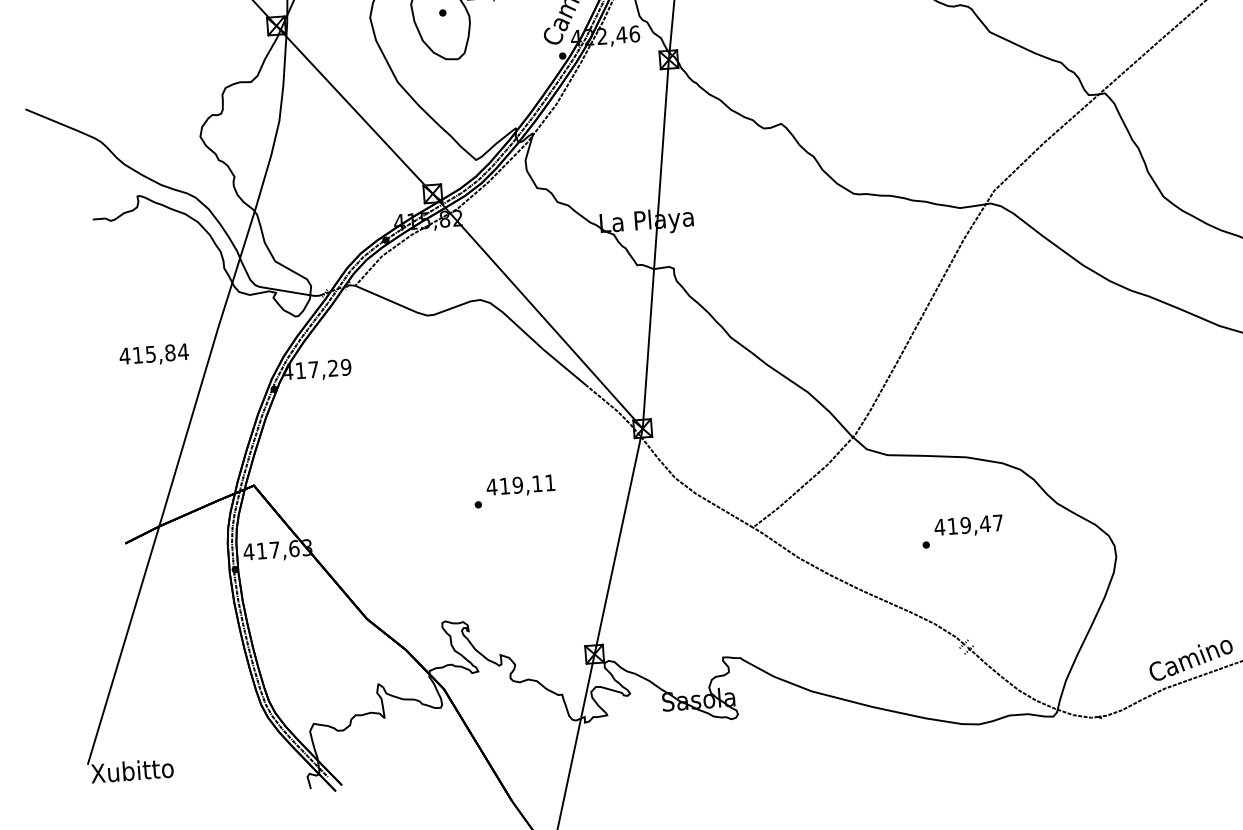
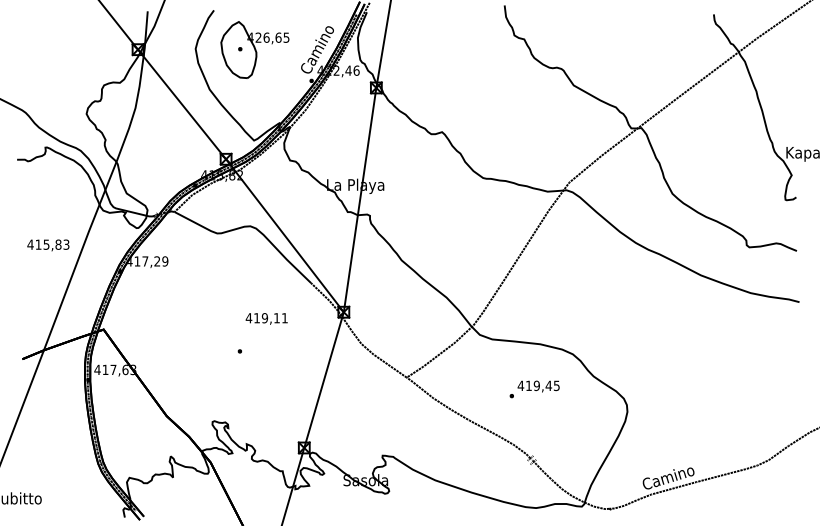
text: (183, 351) -> (66, 244), 415,84 -> 415,83
text: (520, 485) -> (266, 318), moved
text: (997, 522) -> (556, 385), 419,47 -> 419,45

